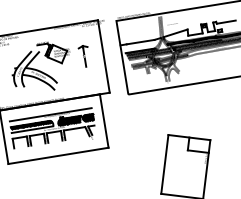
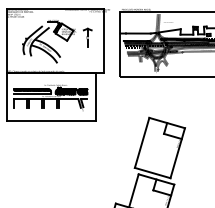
line: (49, 114) -> (49, 83), removed

